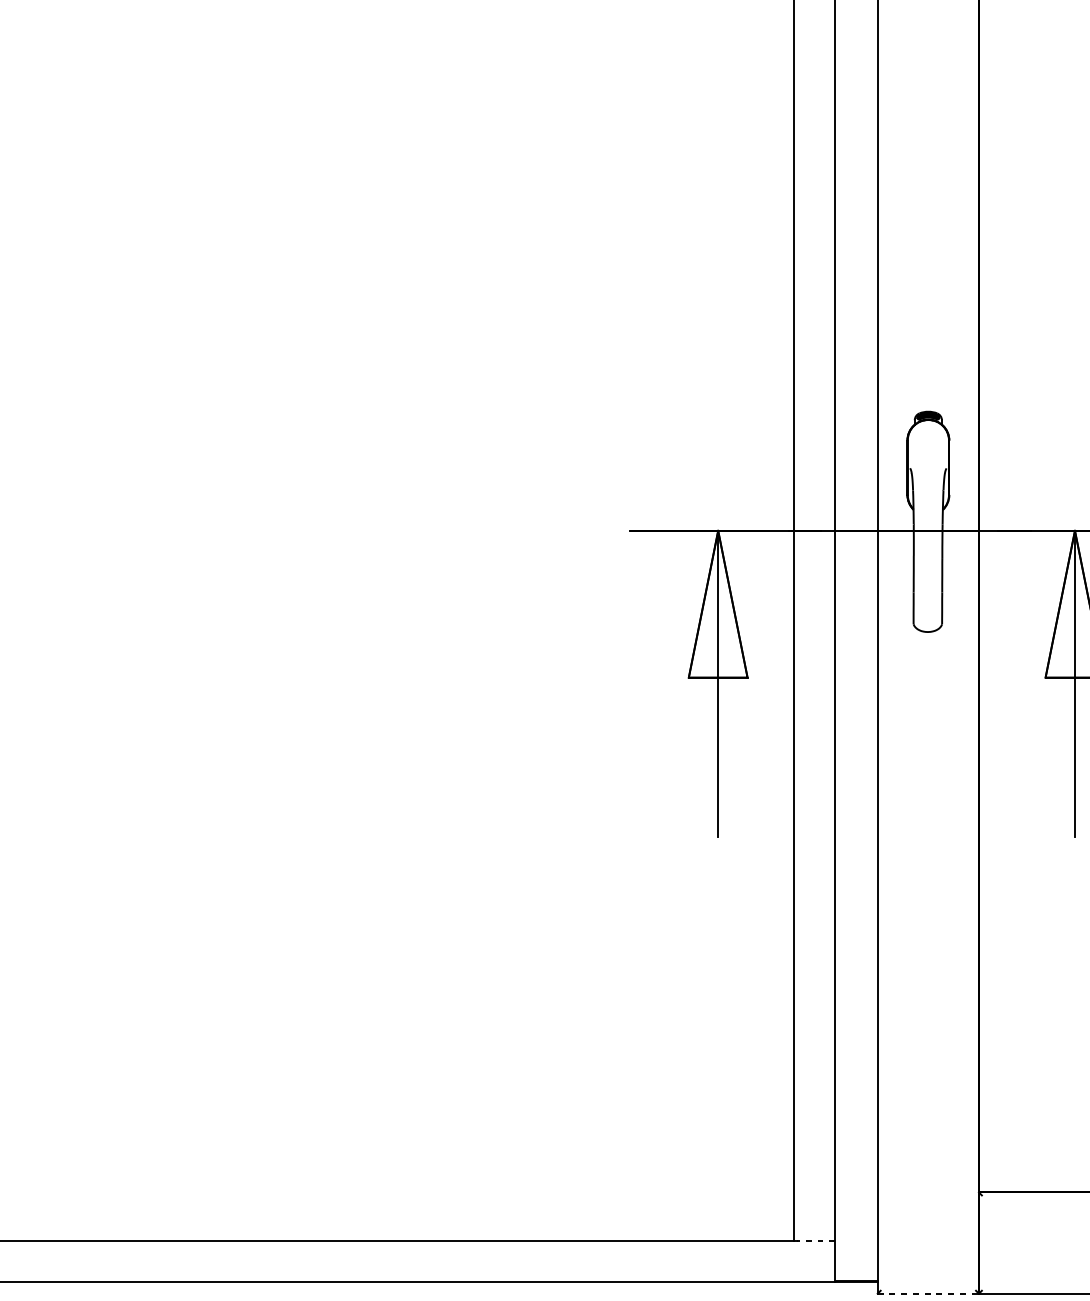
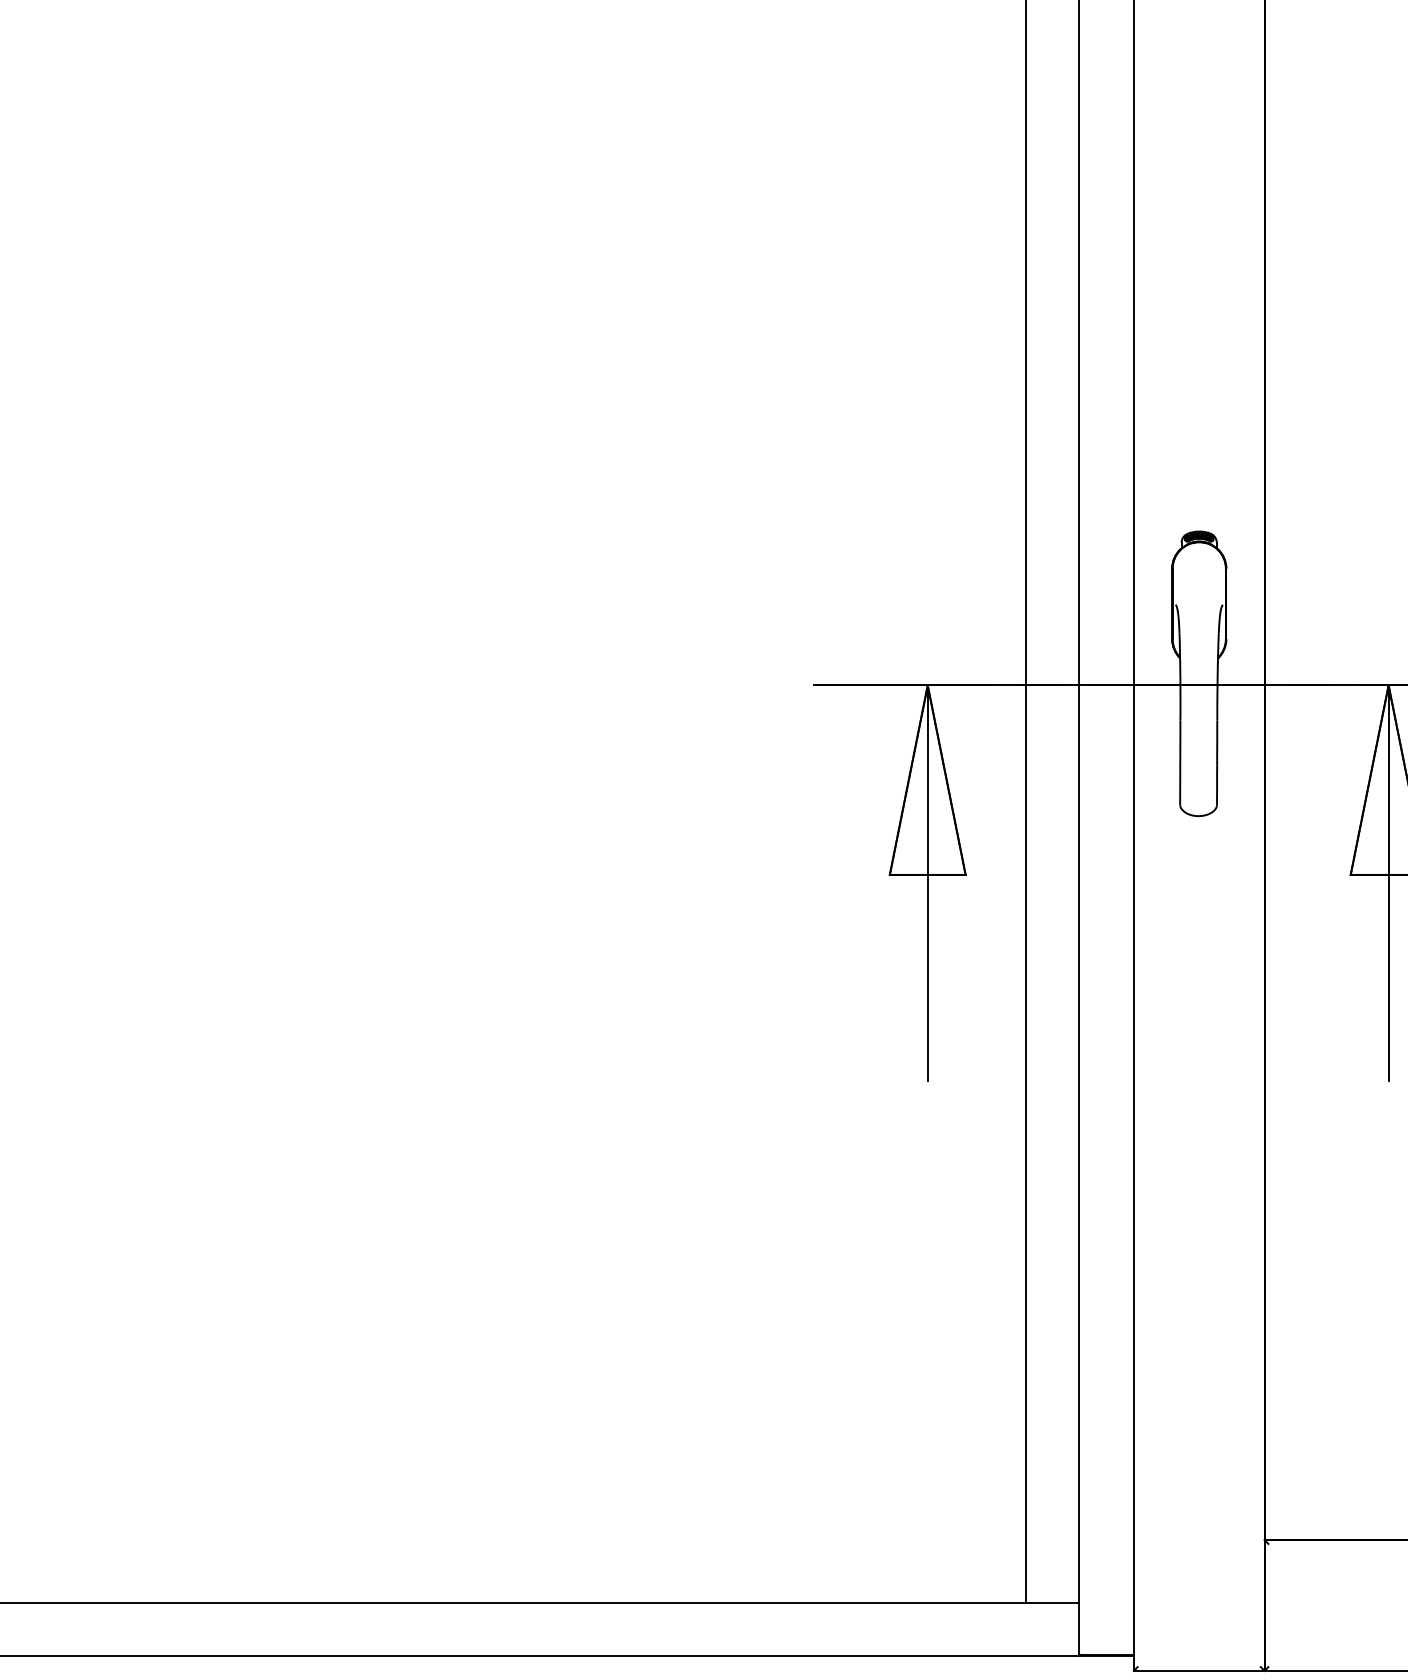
line: (816, 1240) -> (1054, 1602), dashed -> solid
line: (928, 1293) -> (1199, 1670), dashed -> solid

